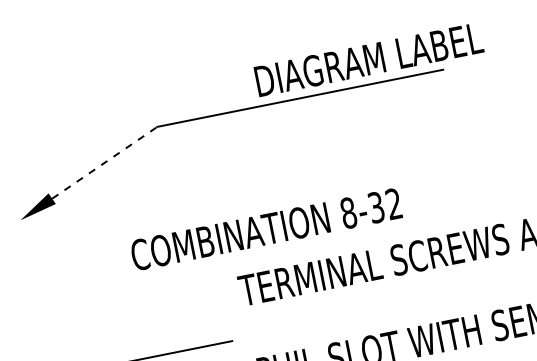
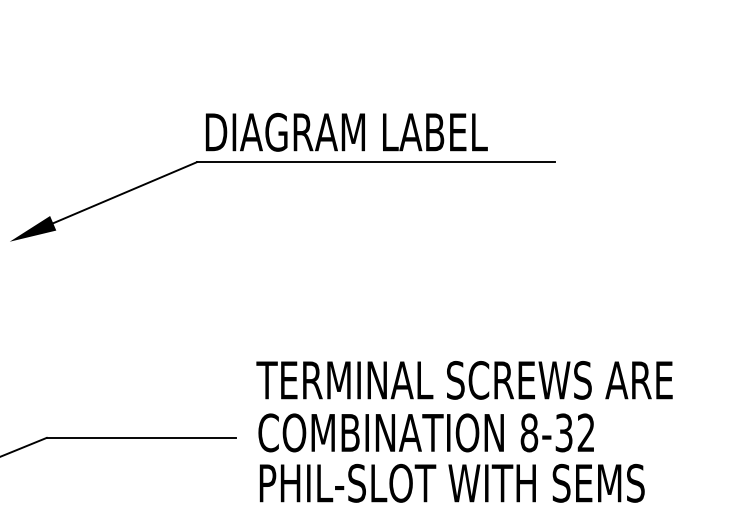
text: (368, 59) -> (346, 131), moved
line: (105, 162) -> (125, 192), dashed -> solid
text: (265, 229) -> (425, 432), moved

